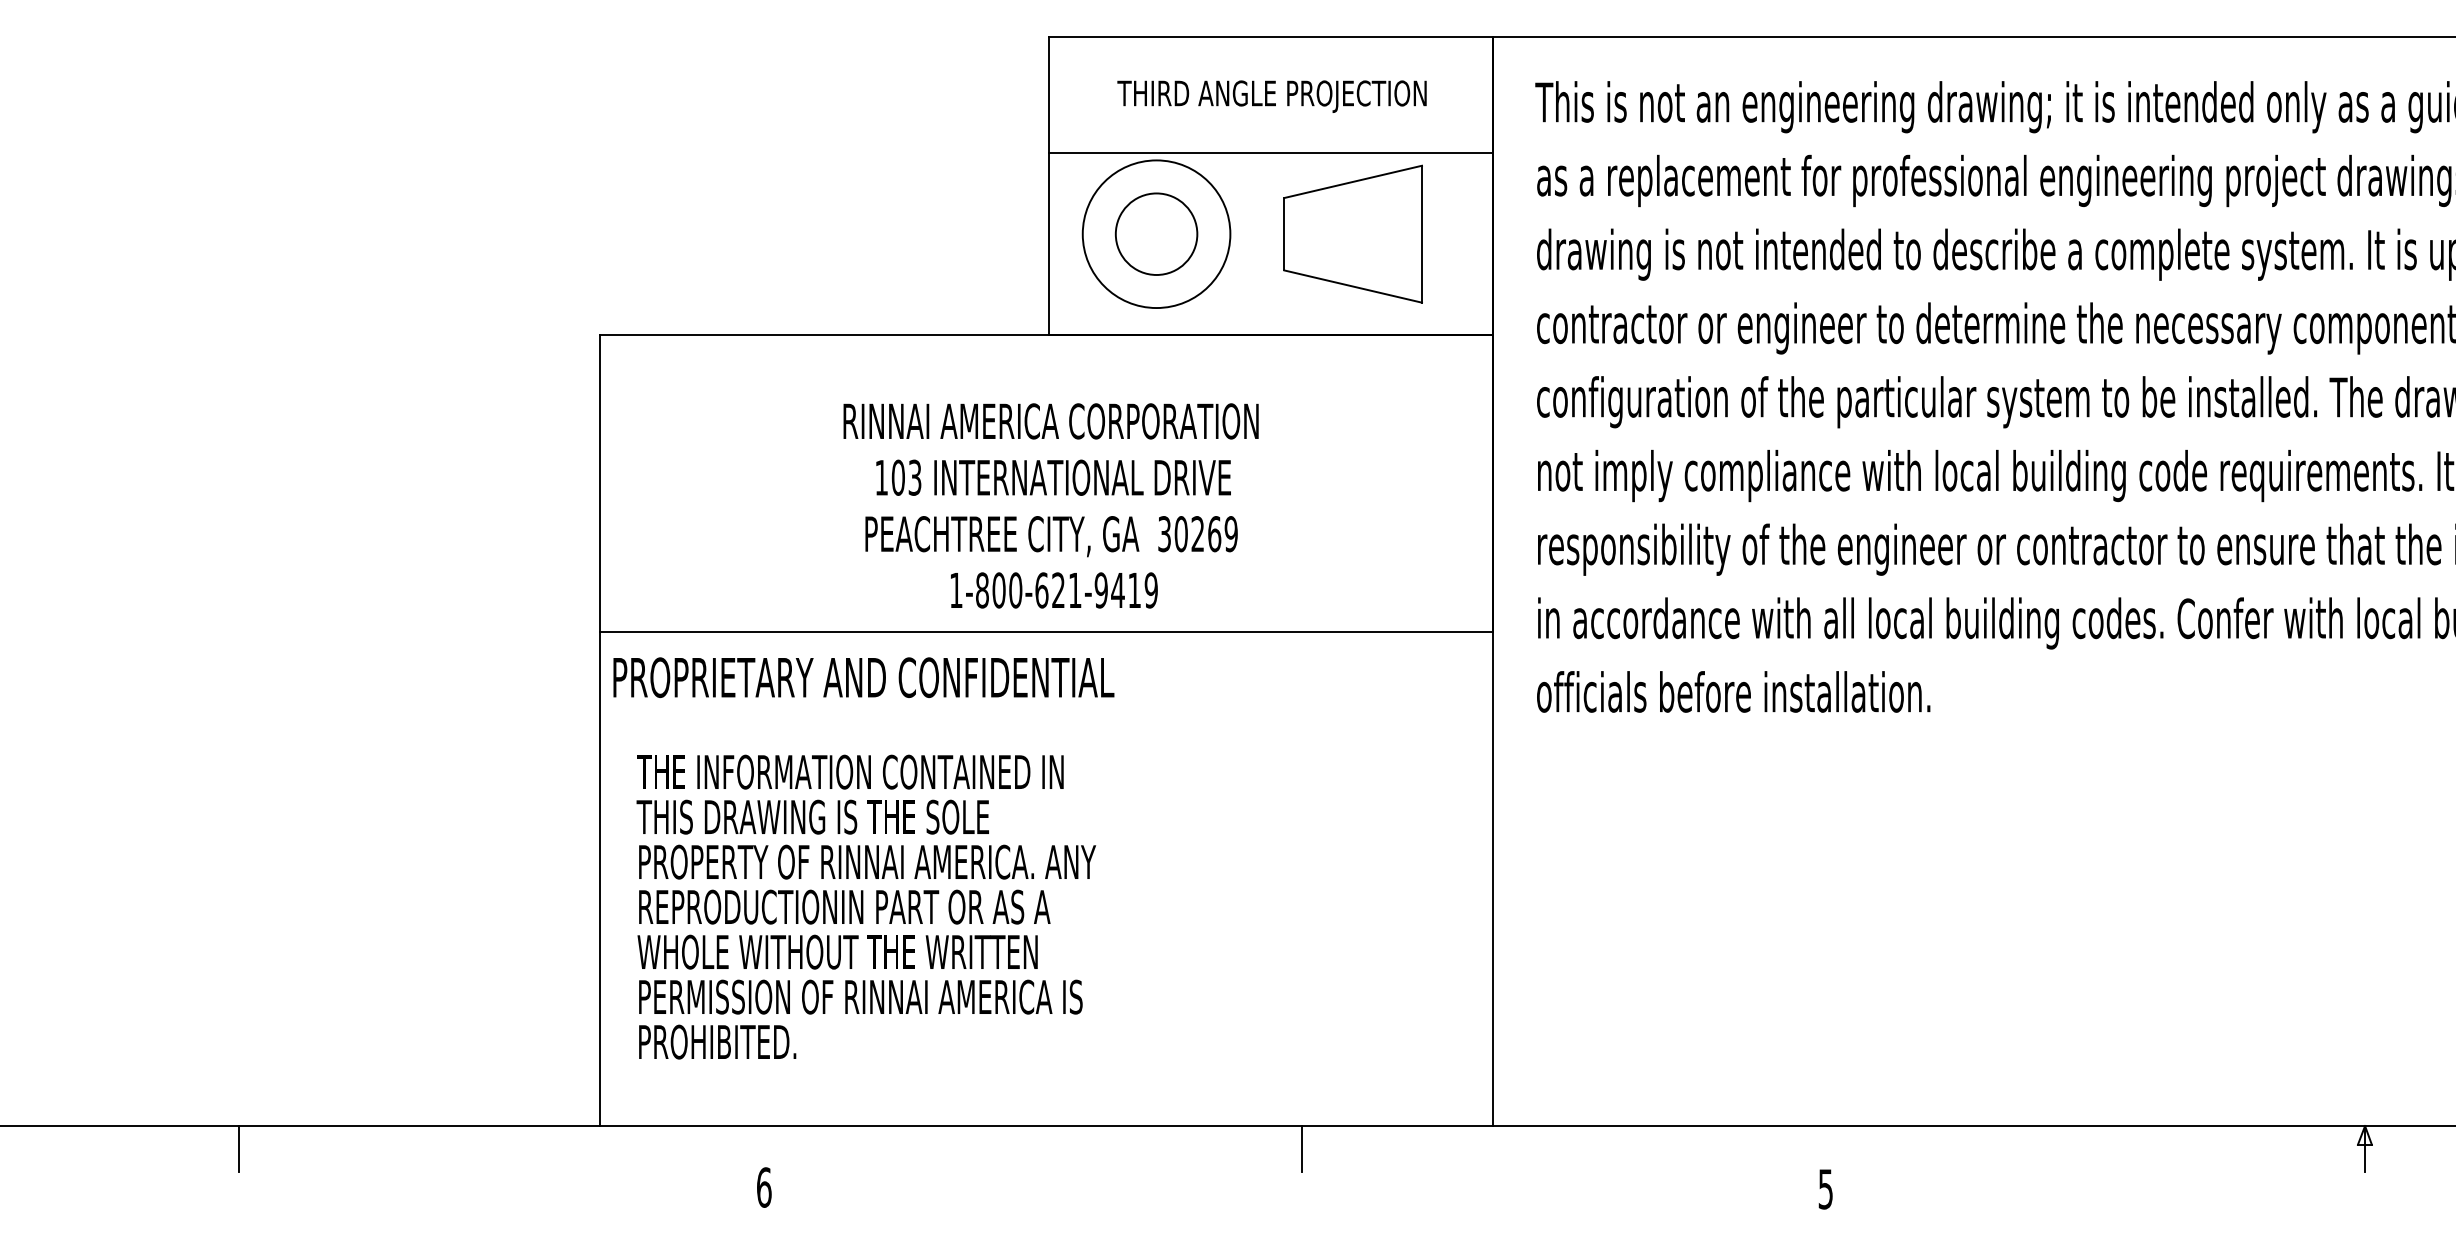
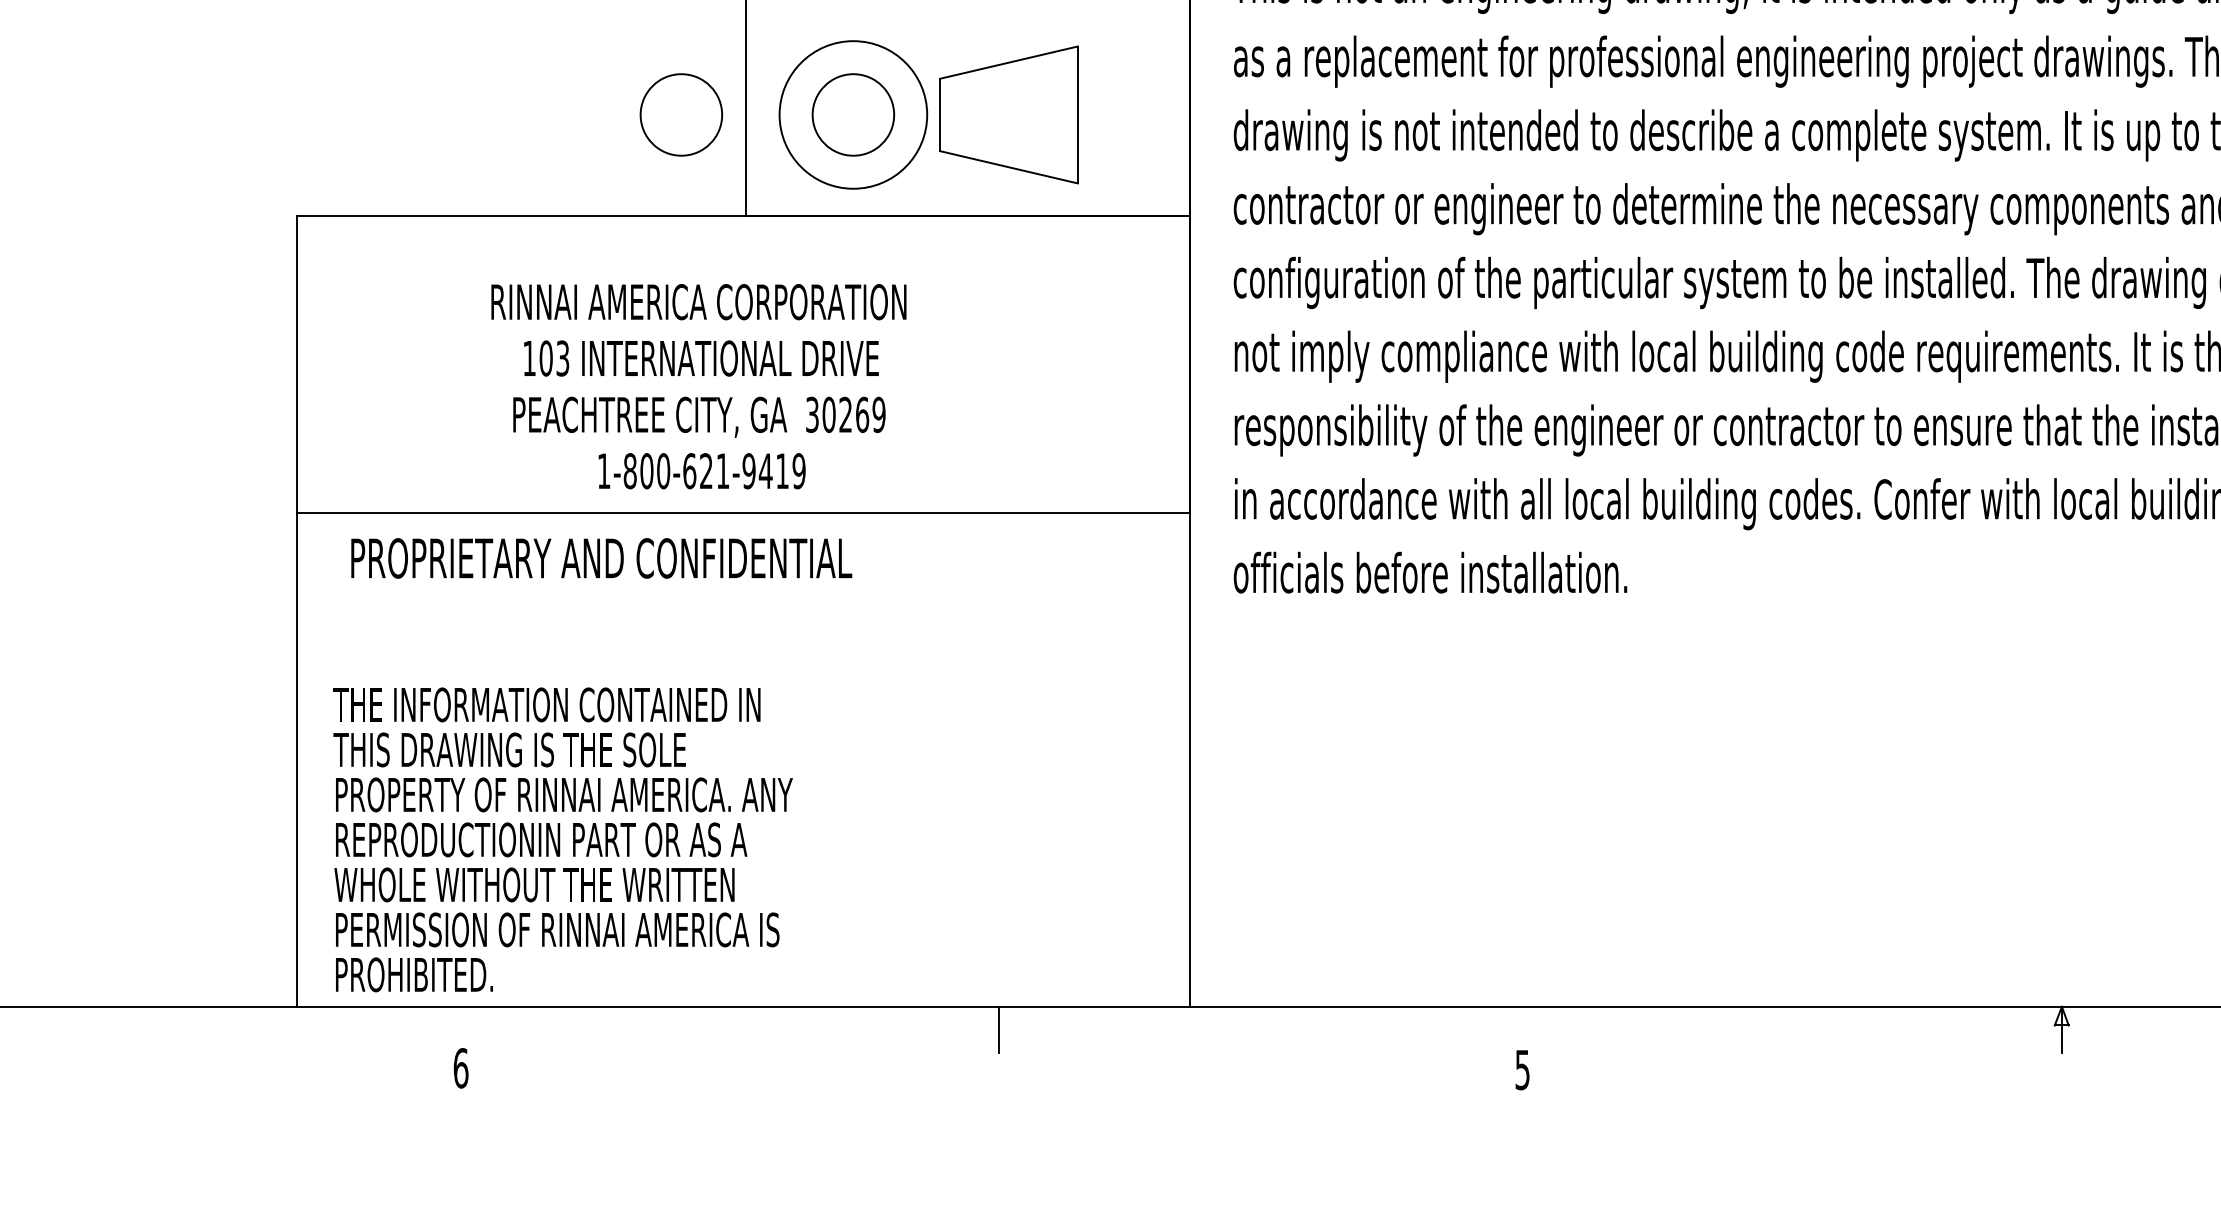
line: (1271, 153) -> (968, 34), removed
circle: (984, 233) -> (681, 114), added
part: (1352, 233) -> (1008, 114), moved
text: (1050, 505) -> (698, 386), moved
text: (863, 677) -> (601, 558), moved
text: (866, 906) -> (563, 839), moved

